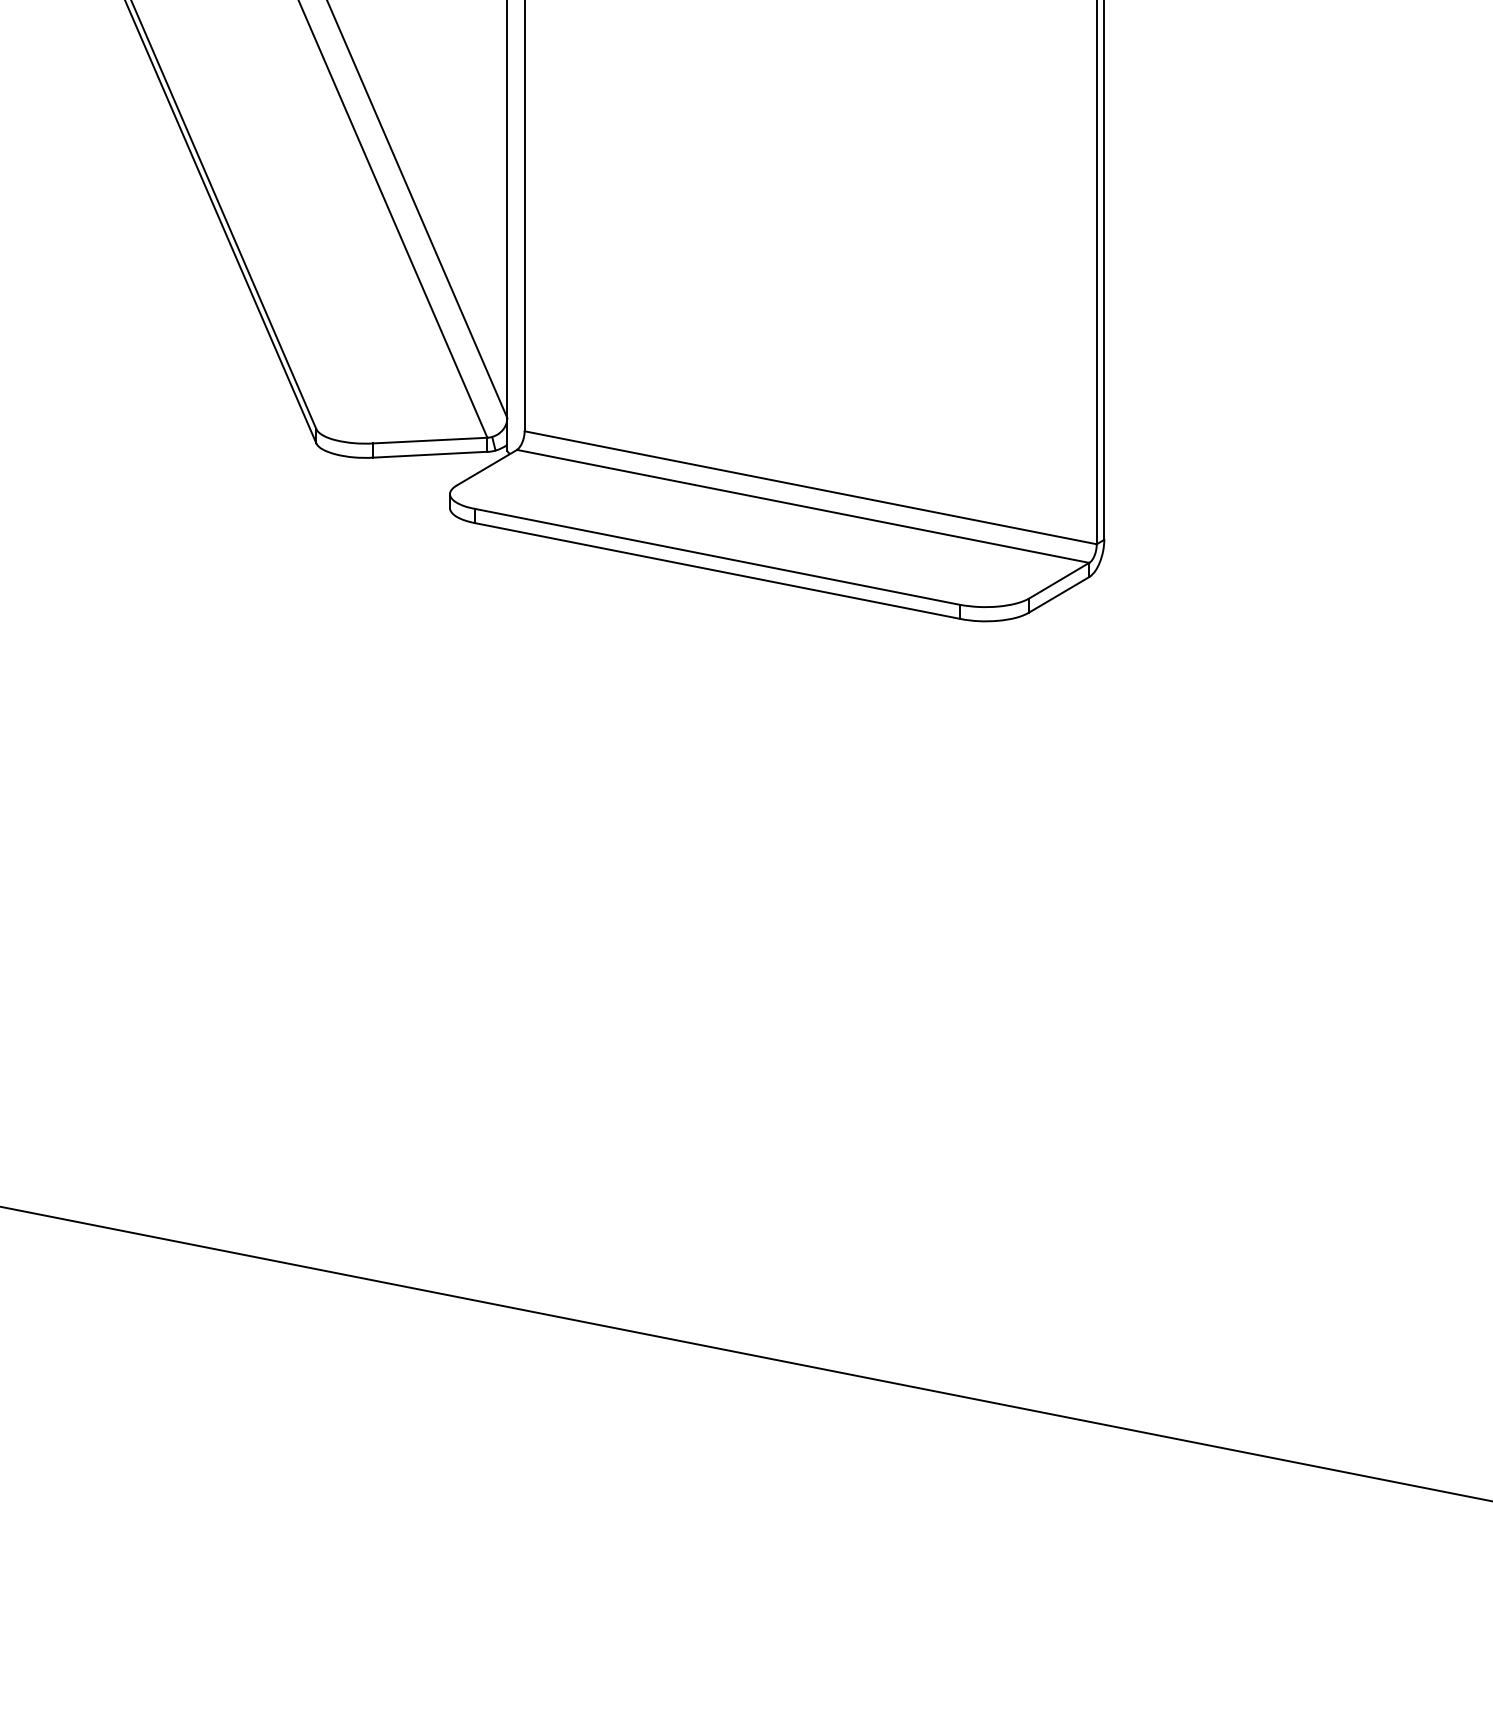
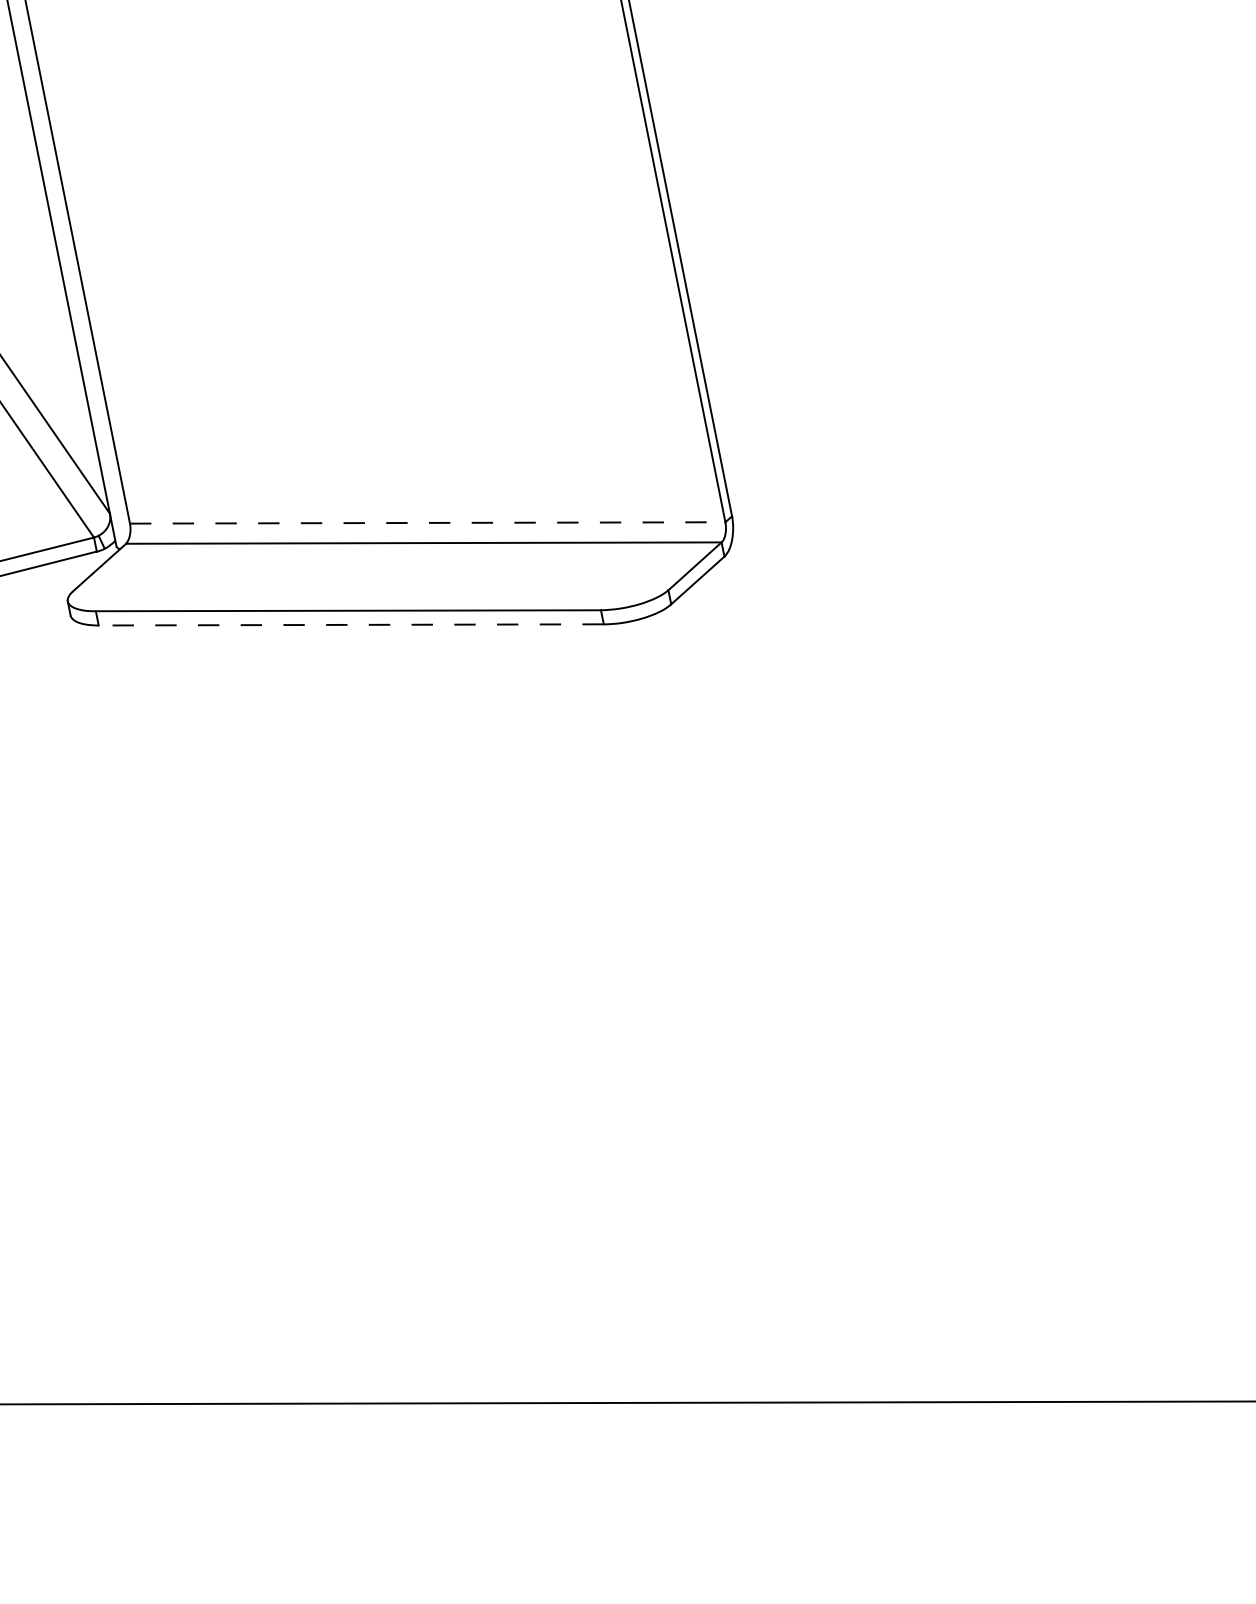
line: (810, 487) -> (427, 522), solid -> dashed
line: (717, 570) -> (350, 624), solid -> dashed

